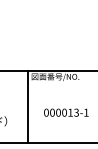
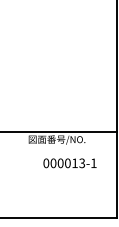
line: (27, 106) -> (23, 175), removed
text: (65, 112) -> (69, 163), moved

